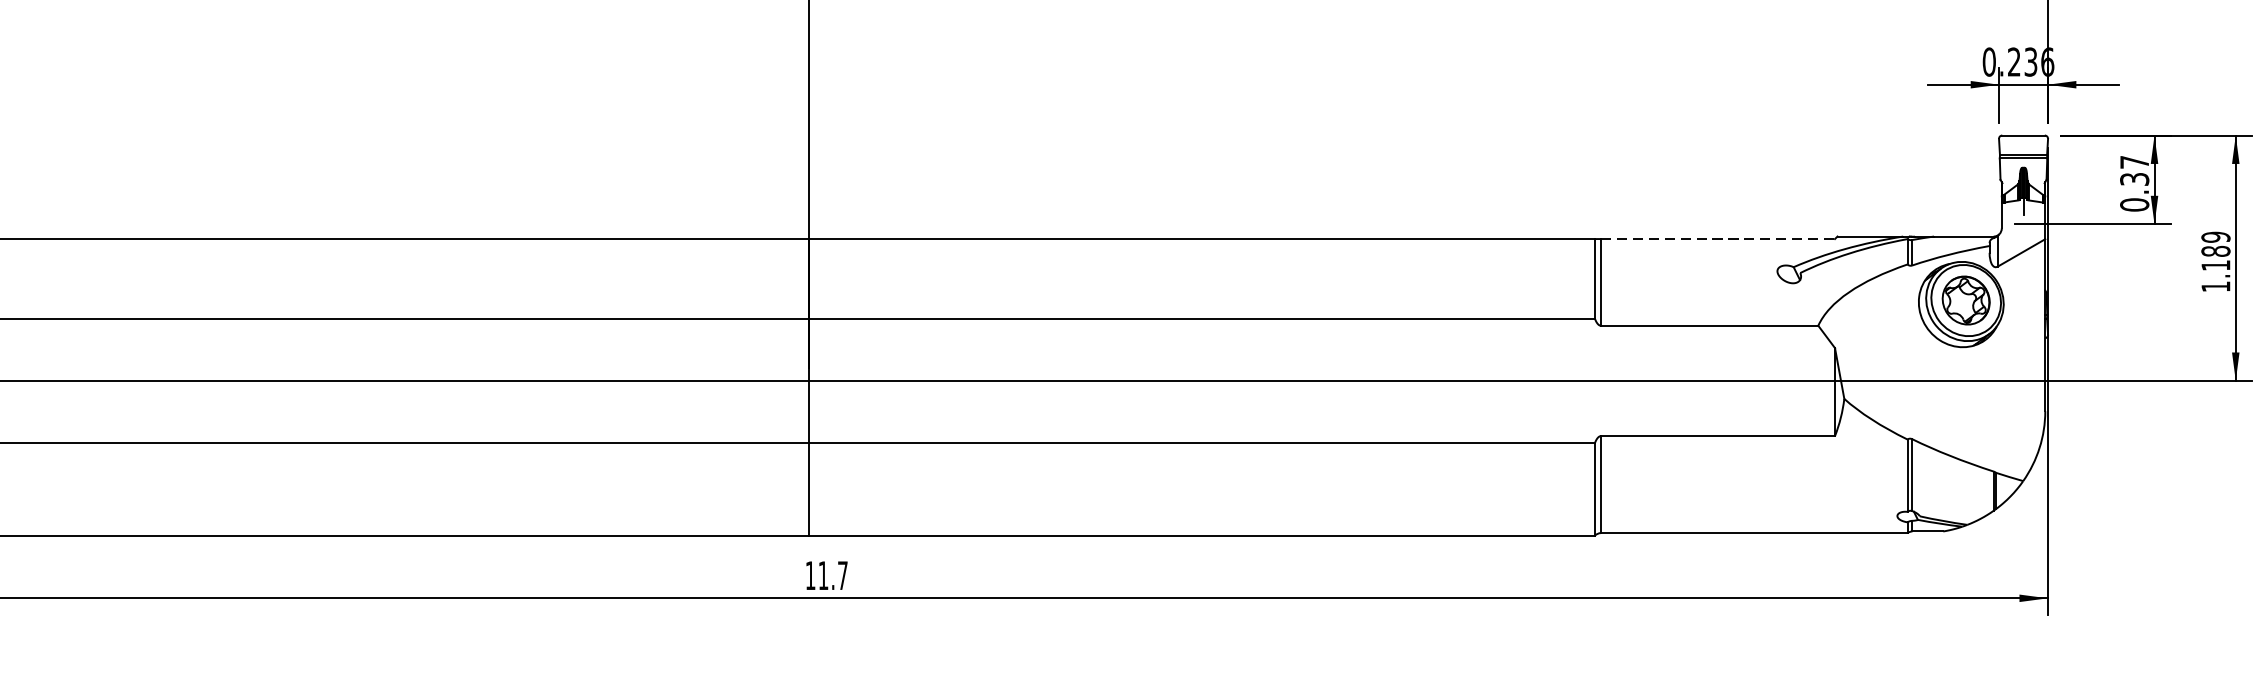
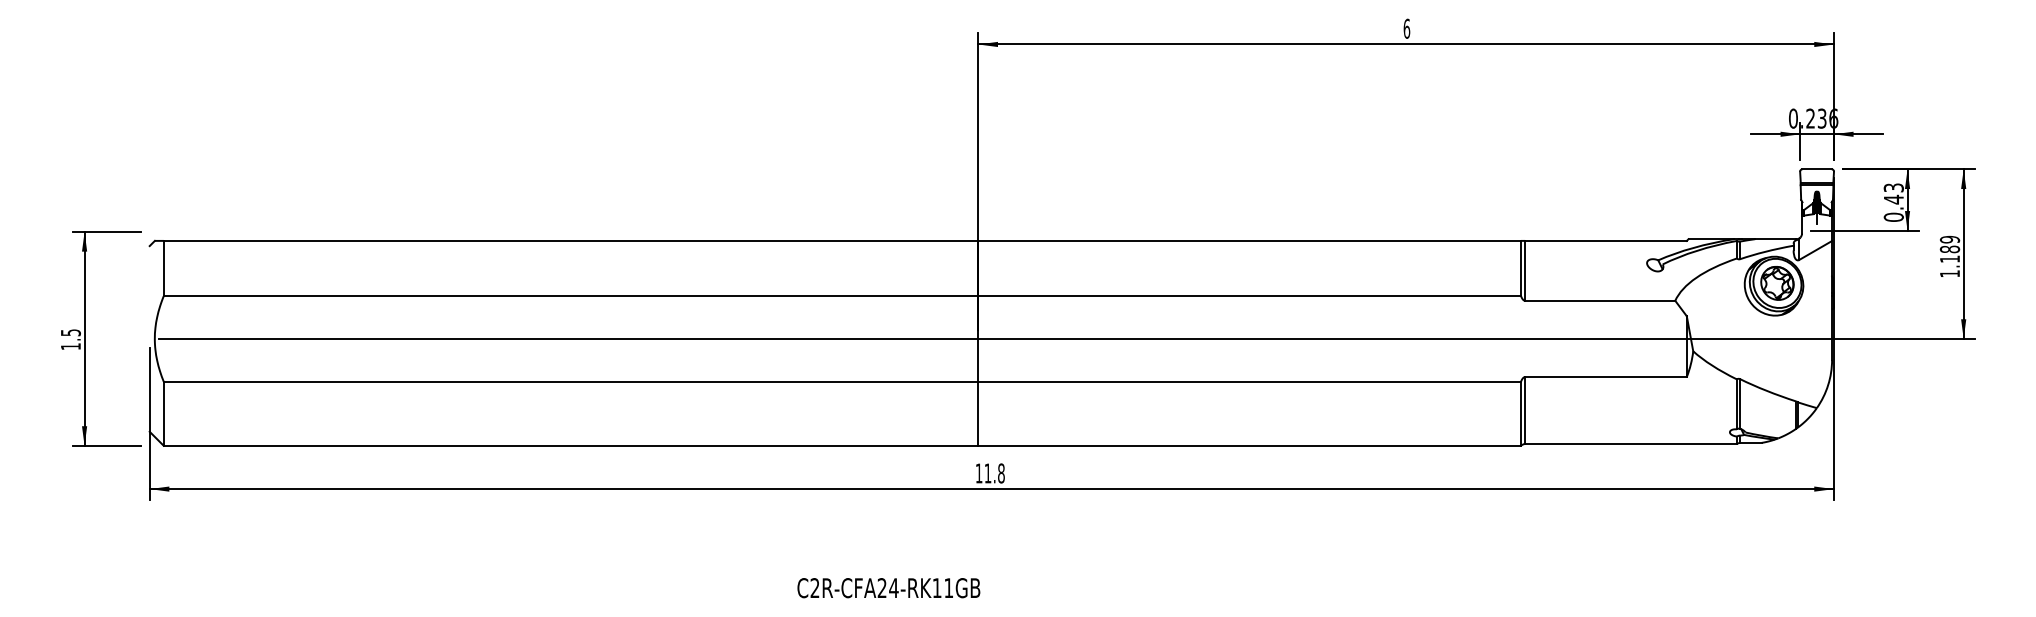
text: (2134, 170) -> (1893, 193), 0.37 -> 0.43
line: (1717, 238) -> (1605, 240), dashed -> solid
text: (843, 575) -> (1001, 473), 11.7 -> 11.8

